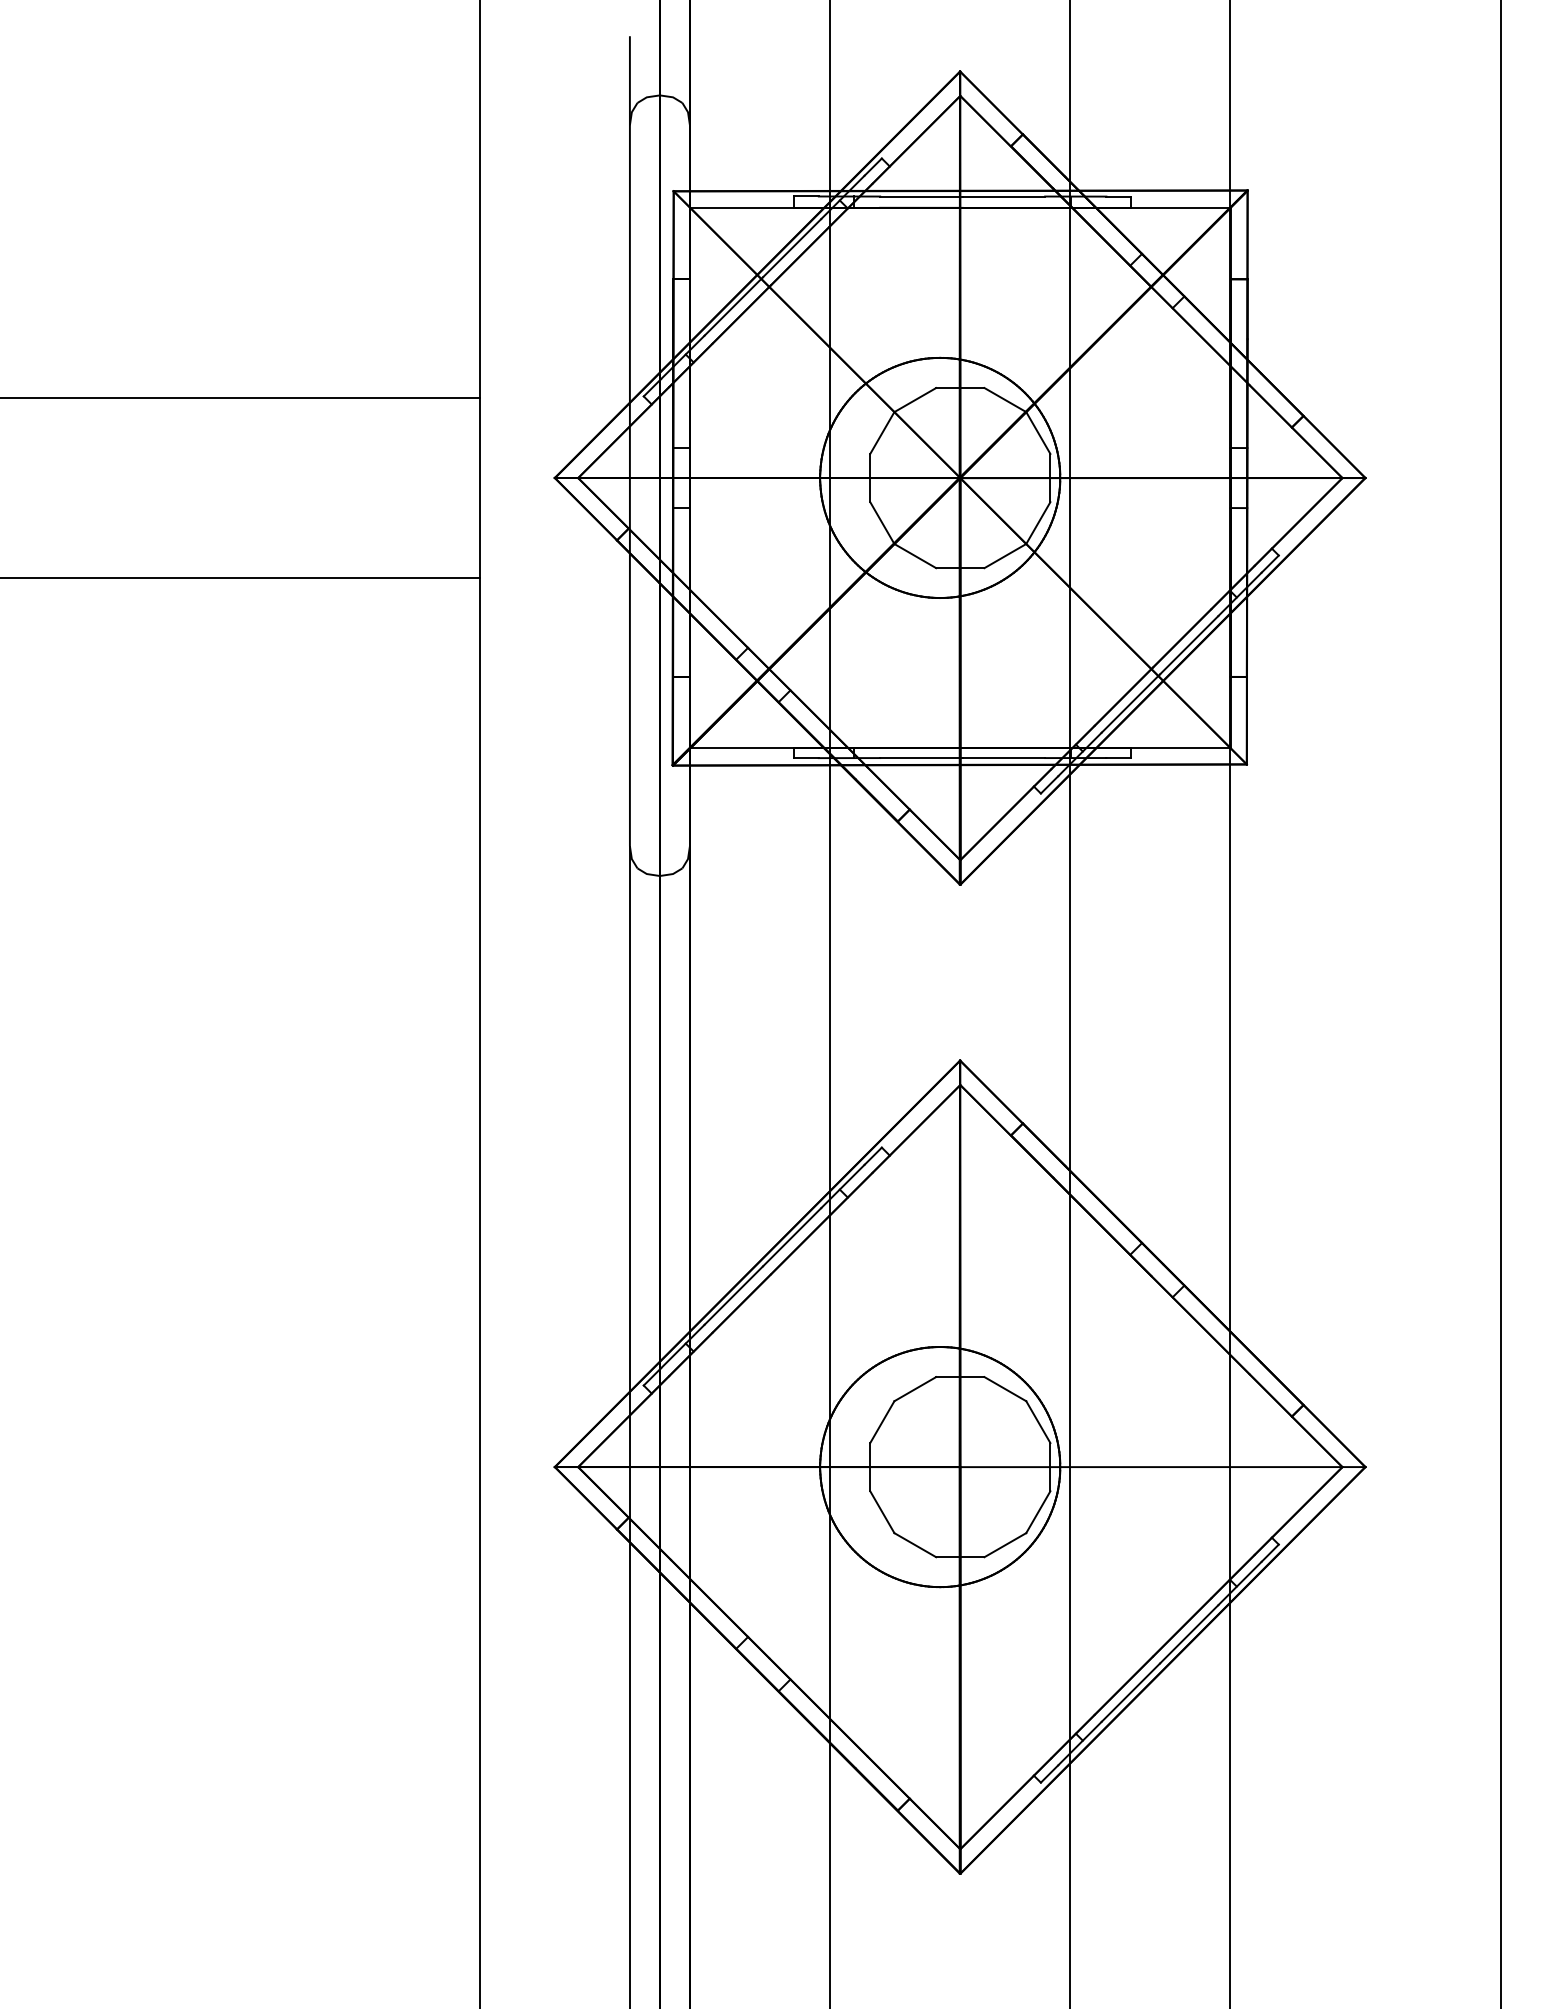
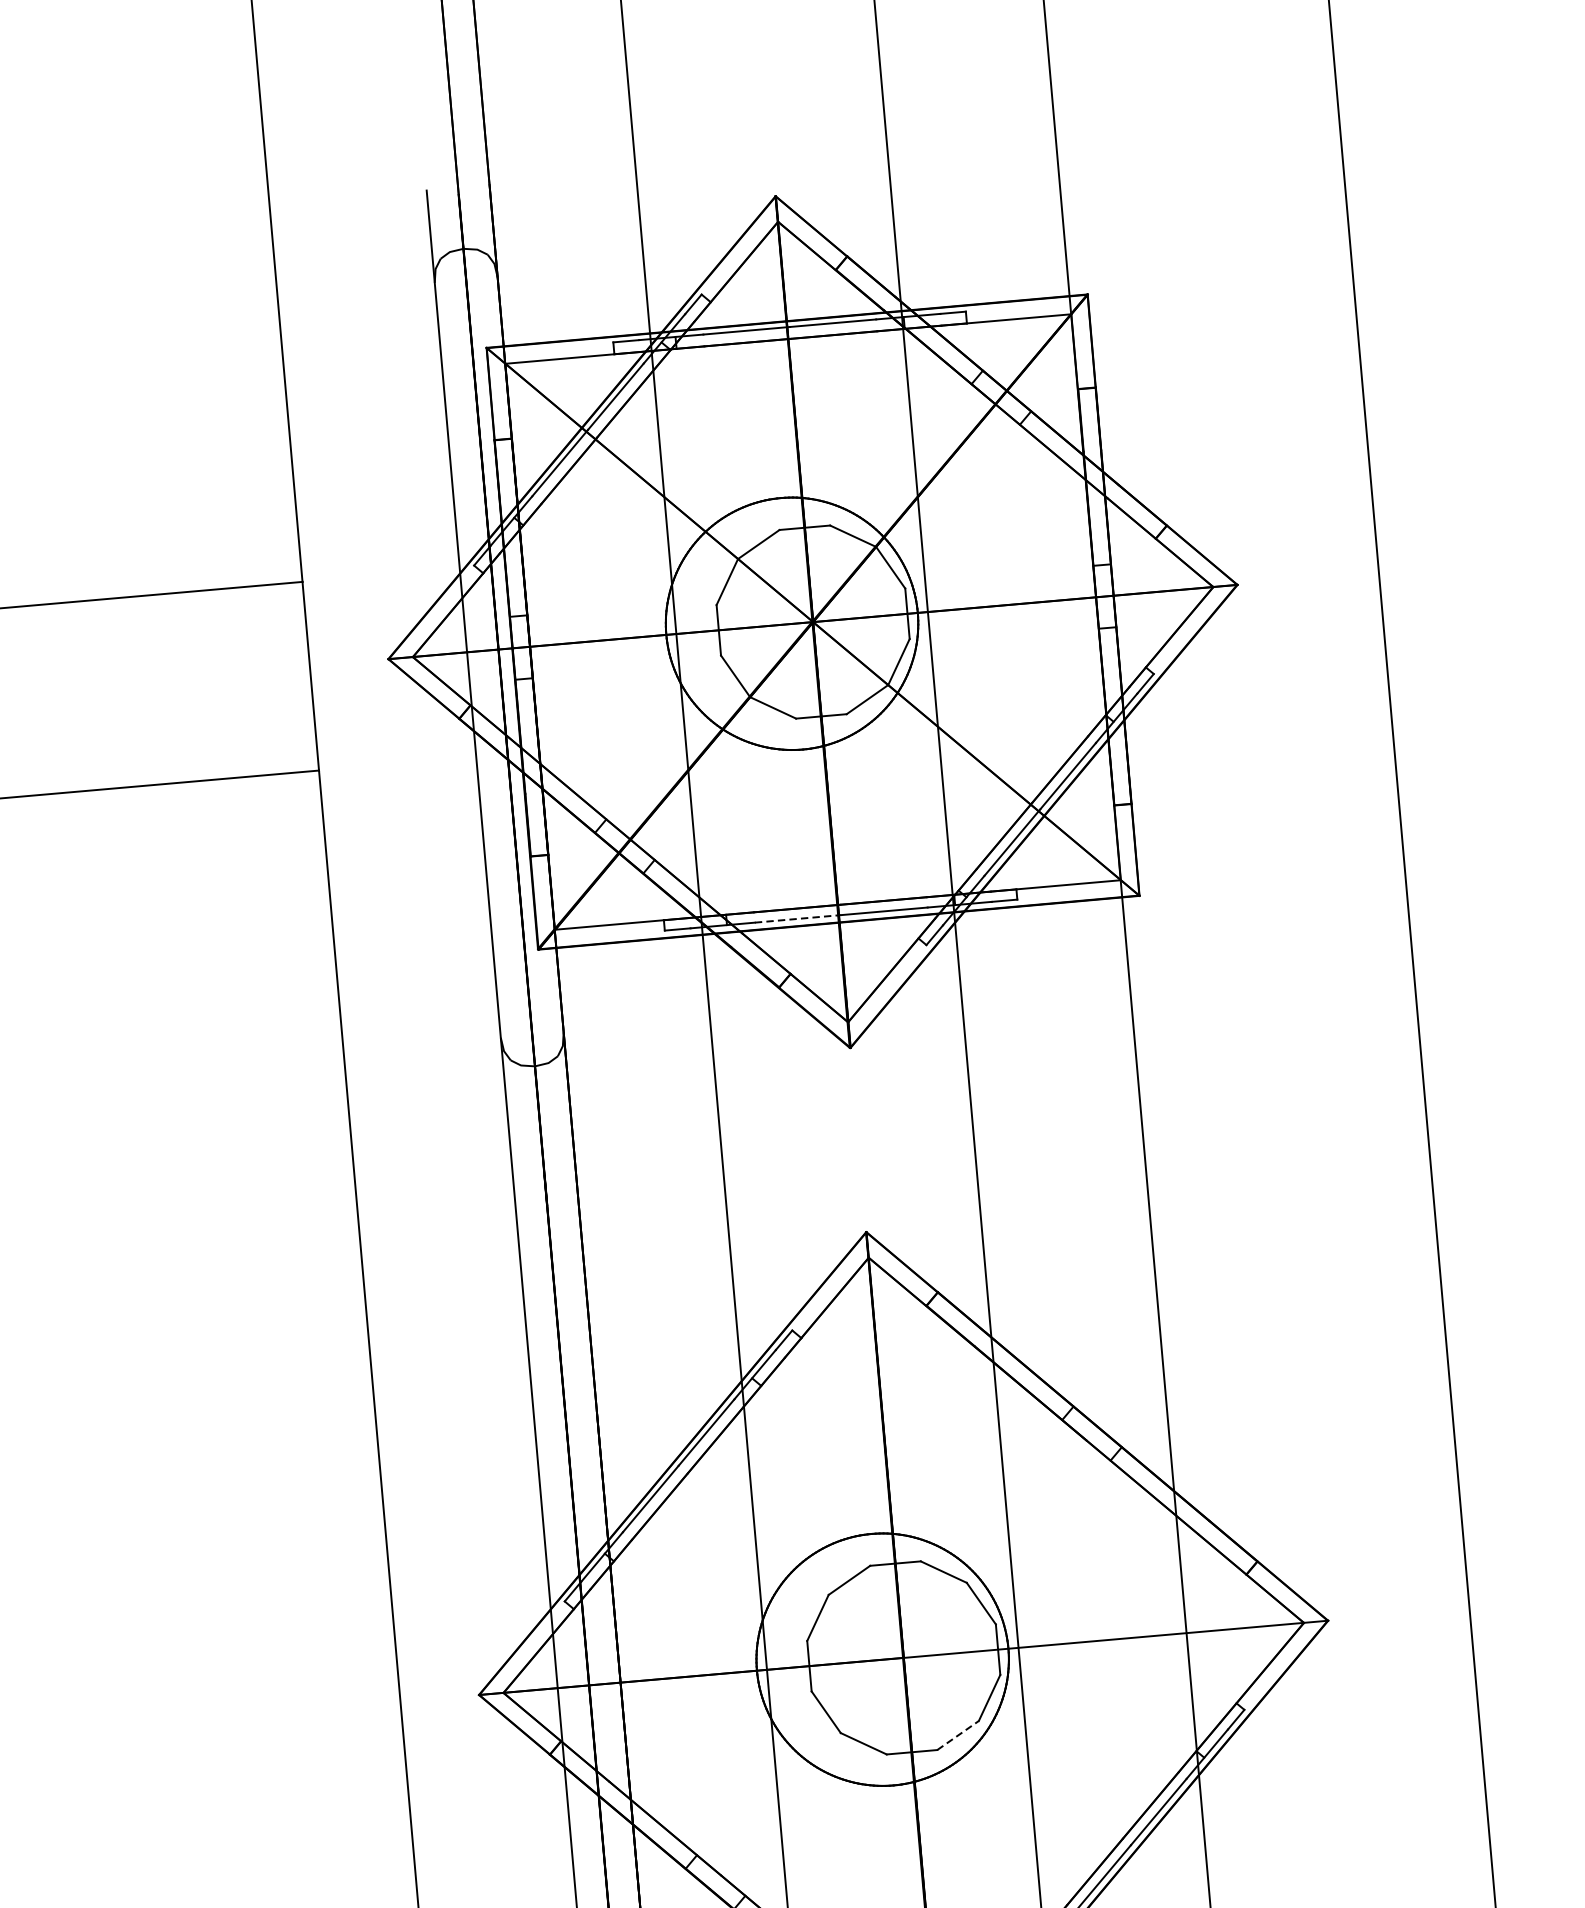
line: (921, 758) -> (798, 919), solid -> dashed
line: (1005, 1544) -> (958, 1734), solid -> dashed

